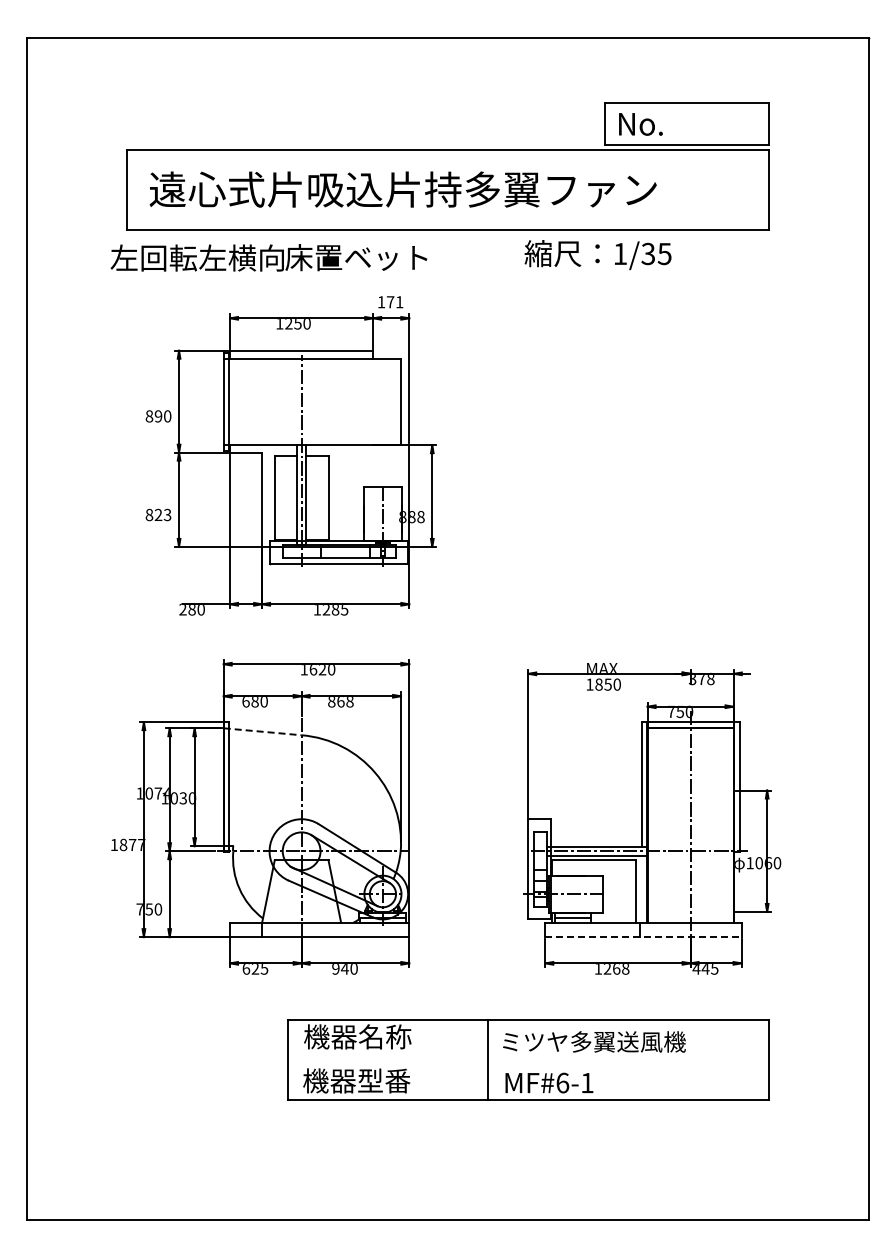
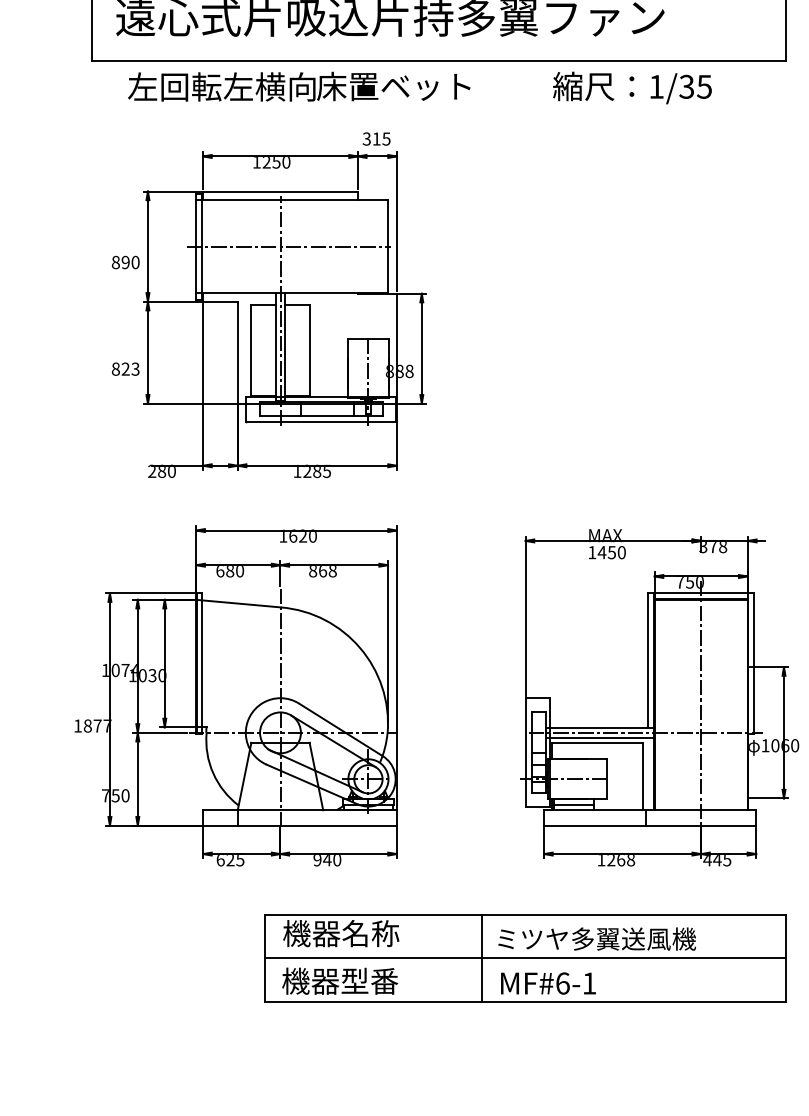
text: (597, 255) -> (631, 88), moved
text: (268, 257) -> (298, 86), moved
text: (390, 302) -> (376, 139), 171 -> 315
line: (309, 401) -> (289, 246), added
text: (599, 684) -> (602, 552), 1850 -> 1450
line: (263, 731) -> (239, 603), dashed -> solid
line: (643, 937) -> (650, 826), dashed -> solid
line: (527, 1059) -> (524, 958), added

